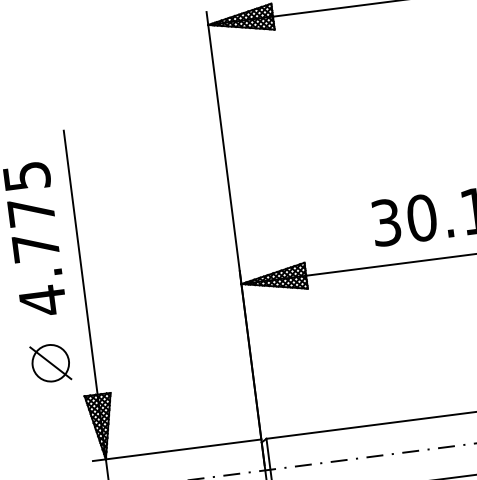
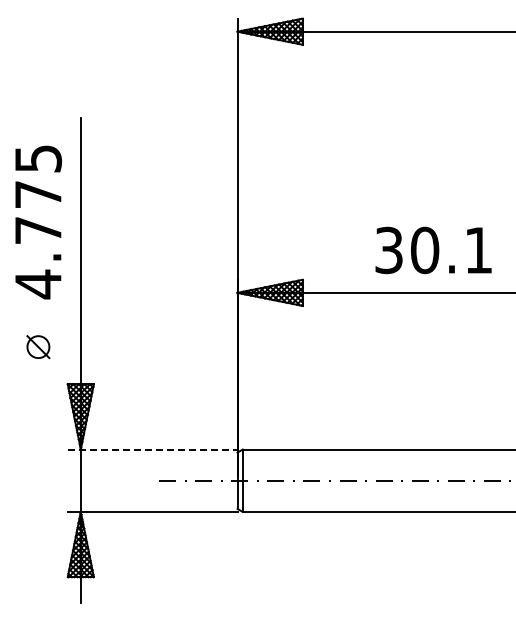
part: (50, 362) -> (38, 346), size x0.6
line: (176, 450) -> (152, 449), solid -> dashed

